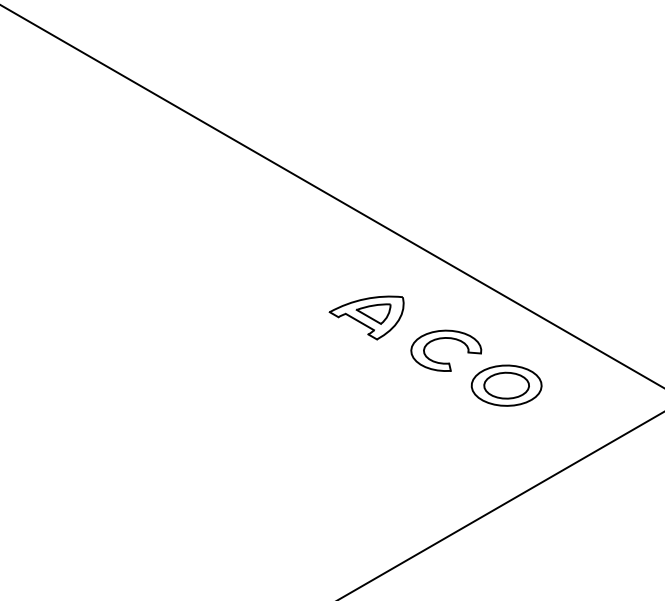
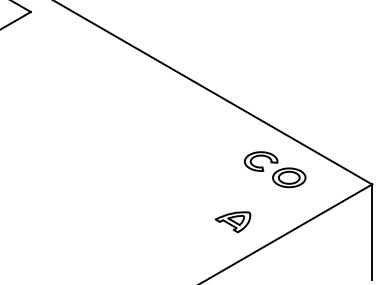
part: (365, 318) -> (232, 222), moved

